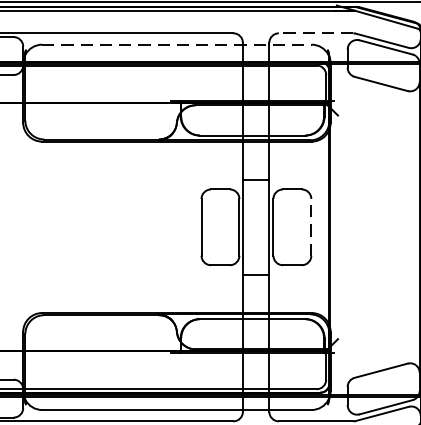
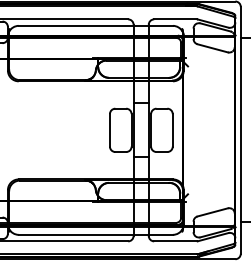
line: (314, 33) -> (174, 19), dashed -> solid
line: (178, 44) -> (96, 25), dashed -> solid
line: (310, 225) -> (172, 129), dashed -> solid

